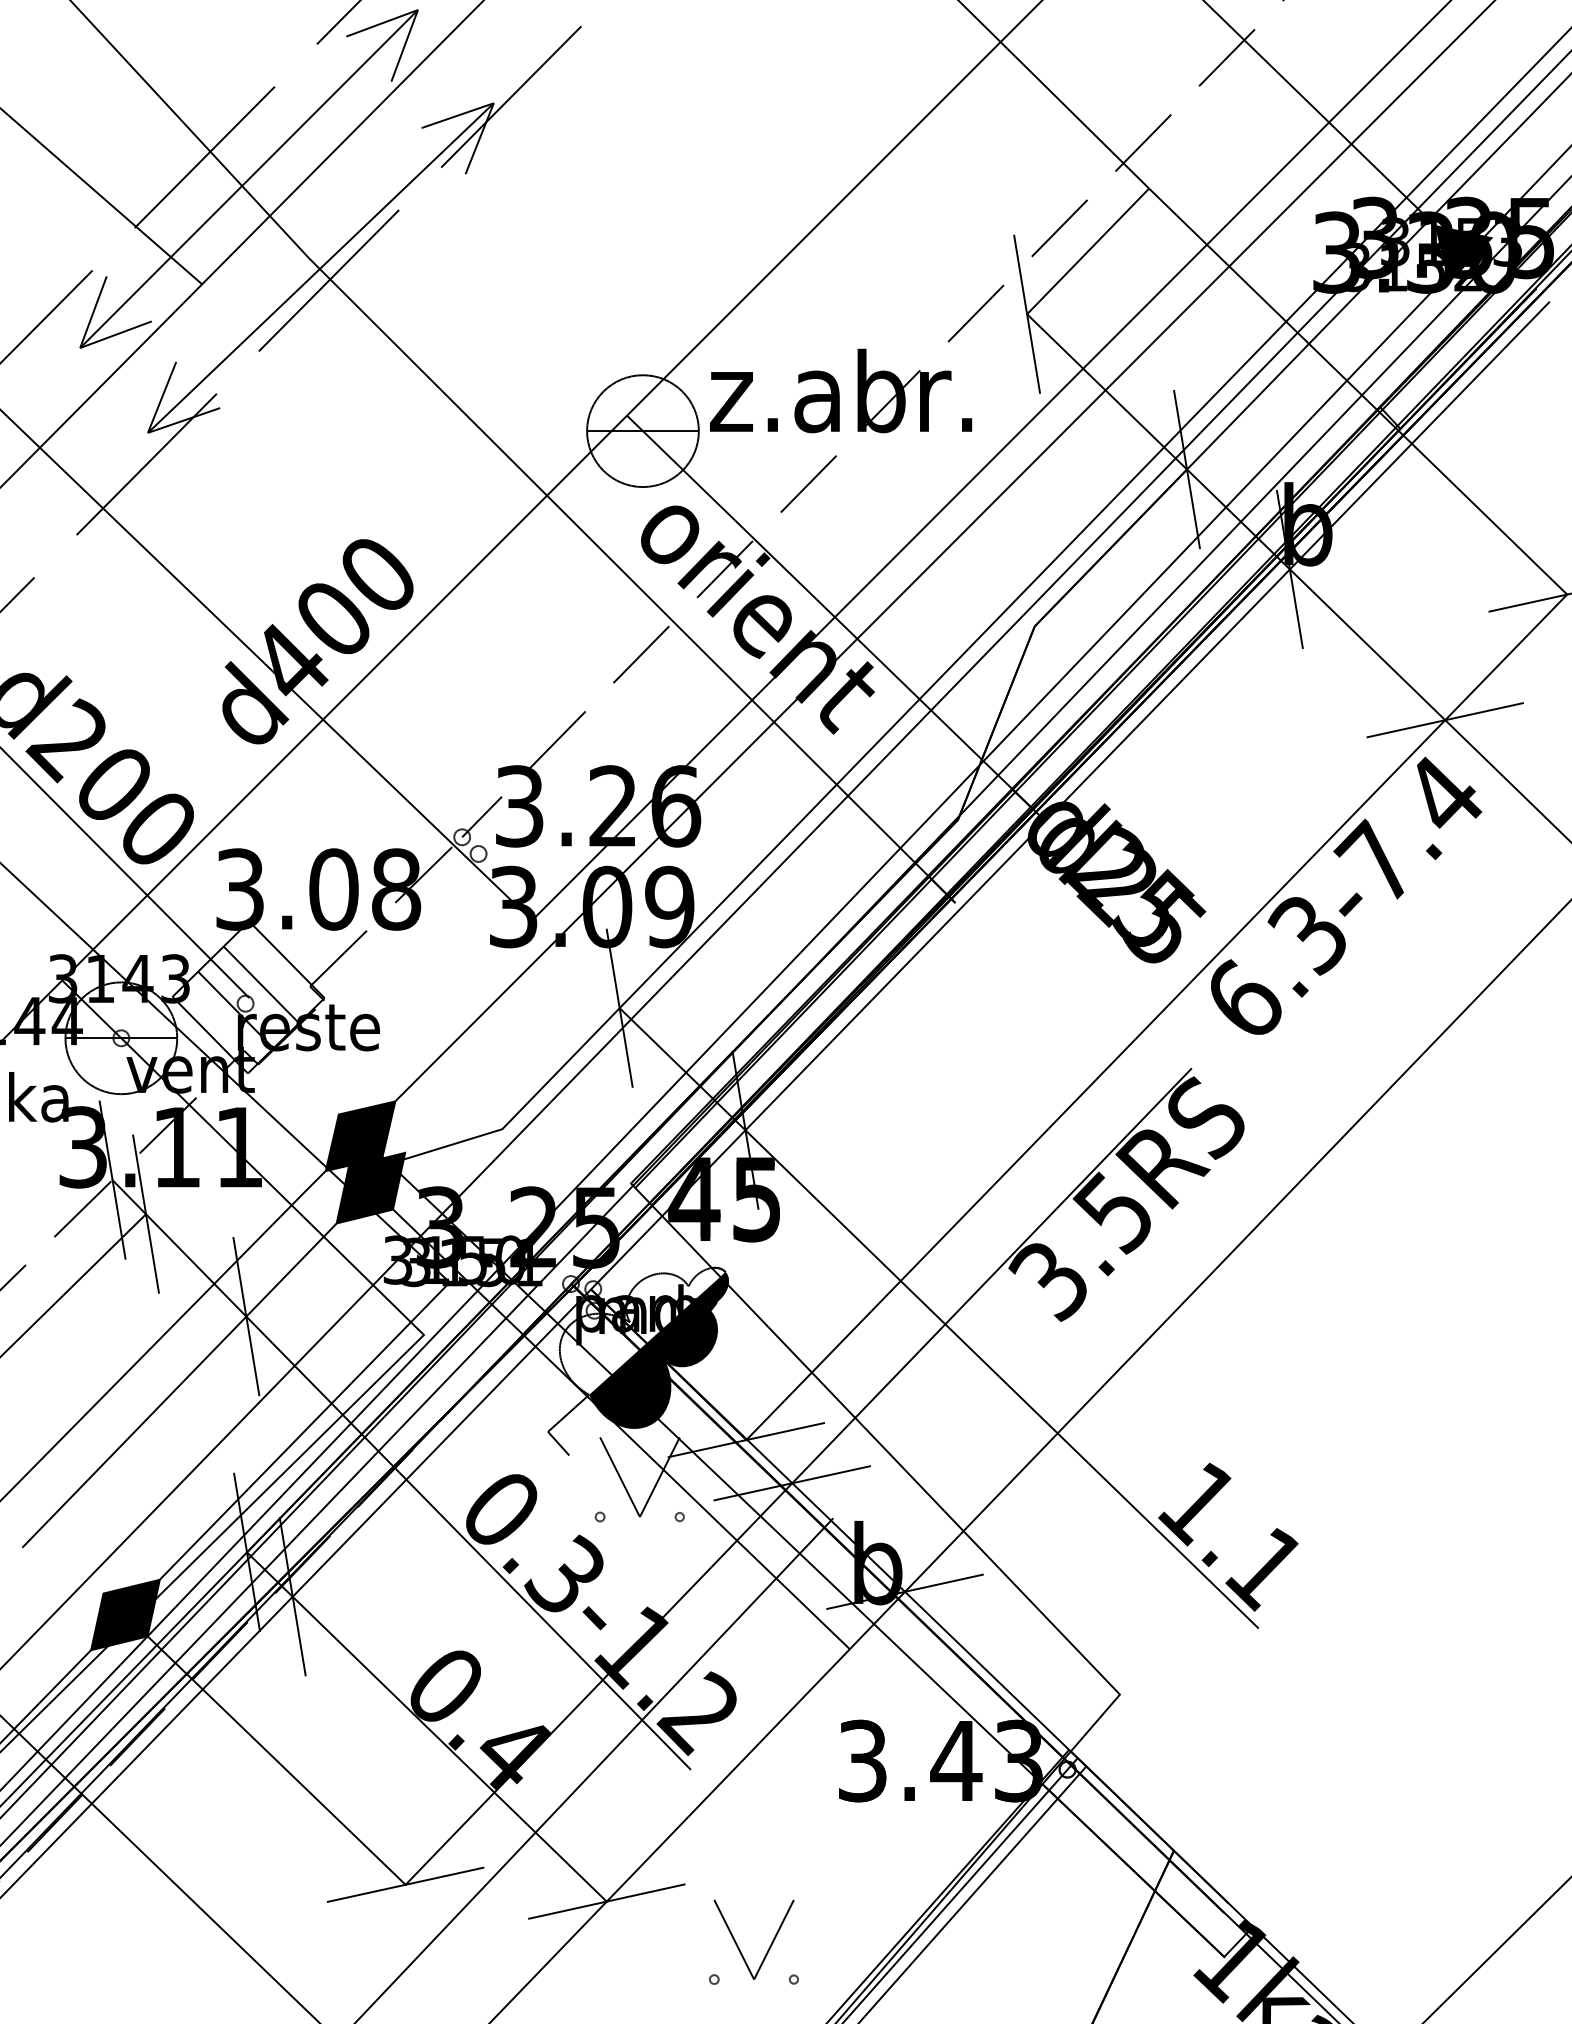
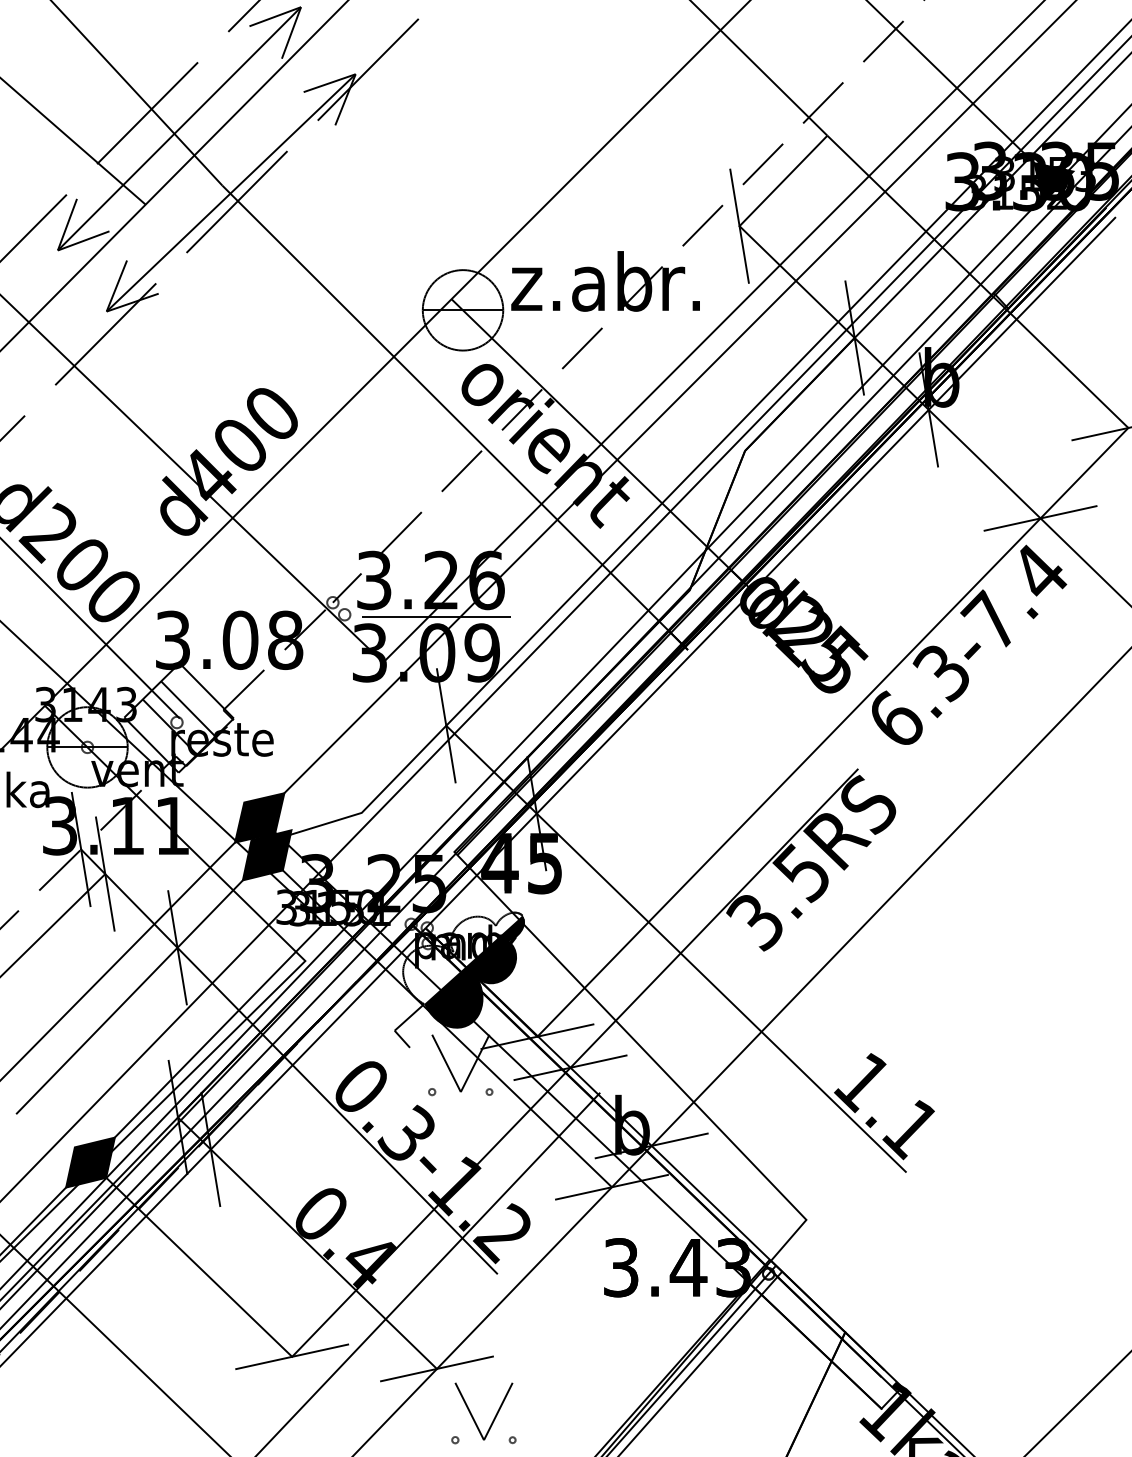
line: (605, 857) -> (436, 617), added
line: (849, 1649) -> (611, 1187), added
part: (739, 1947) -> (473, 1417), moved

